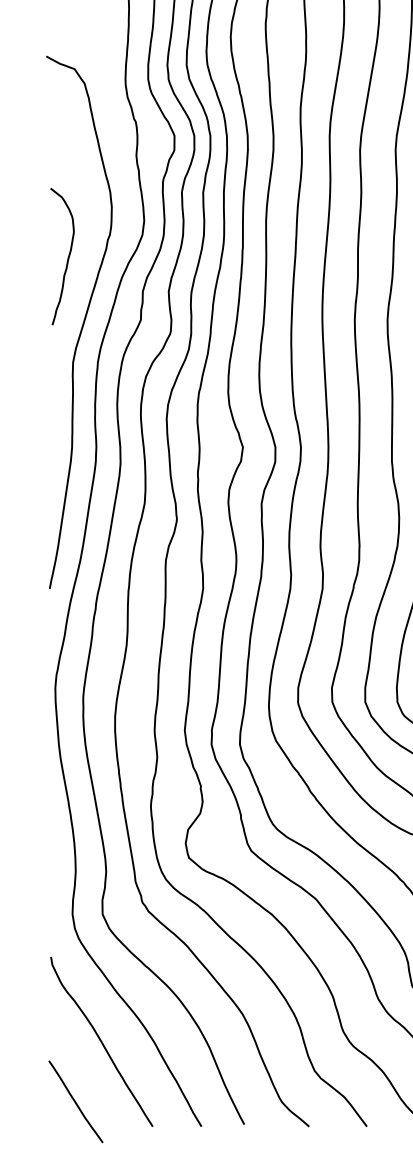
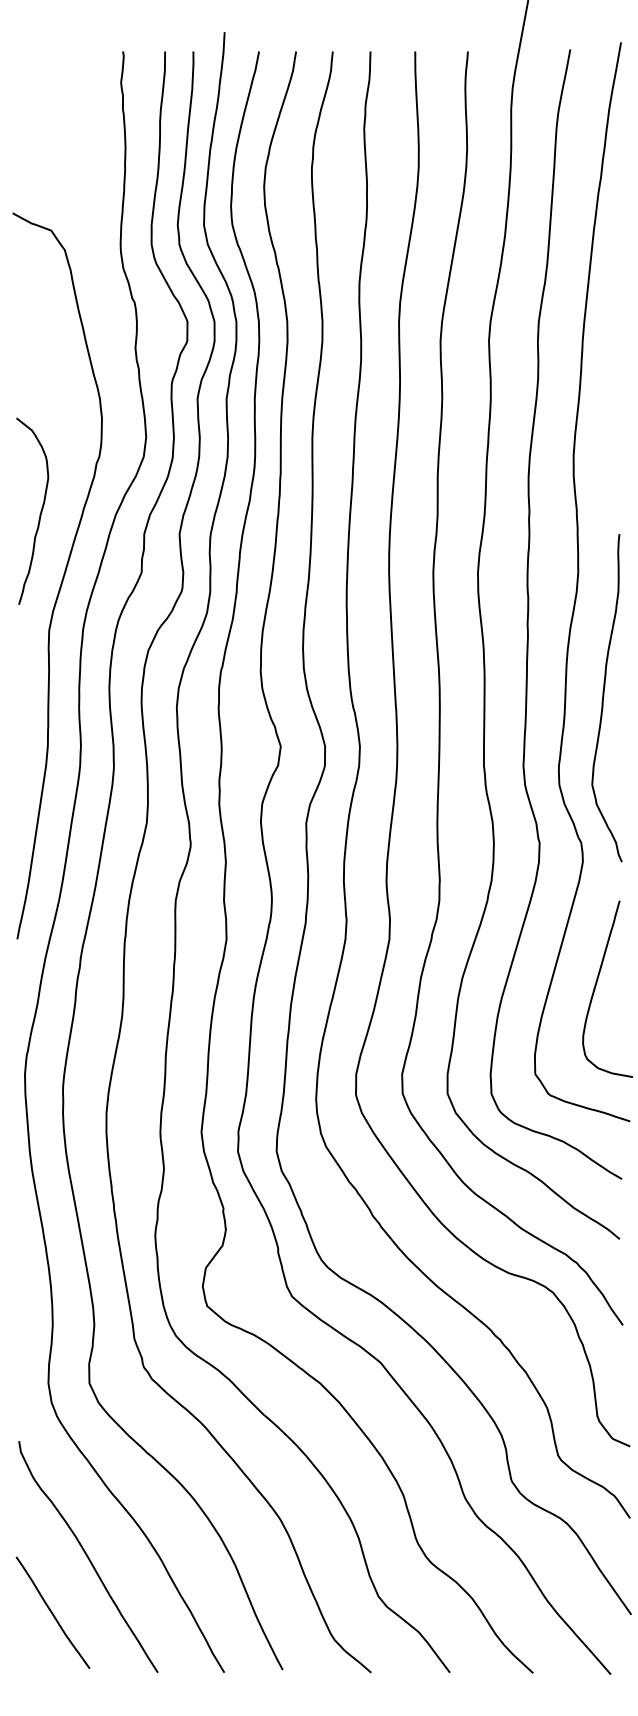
curve: (68, 256) -> (40, 510), moved
curve: (75, 1101) -> (52, 1612), moved

